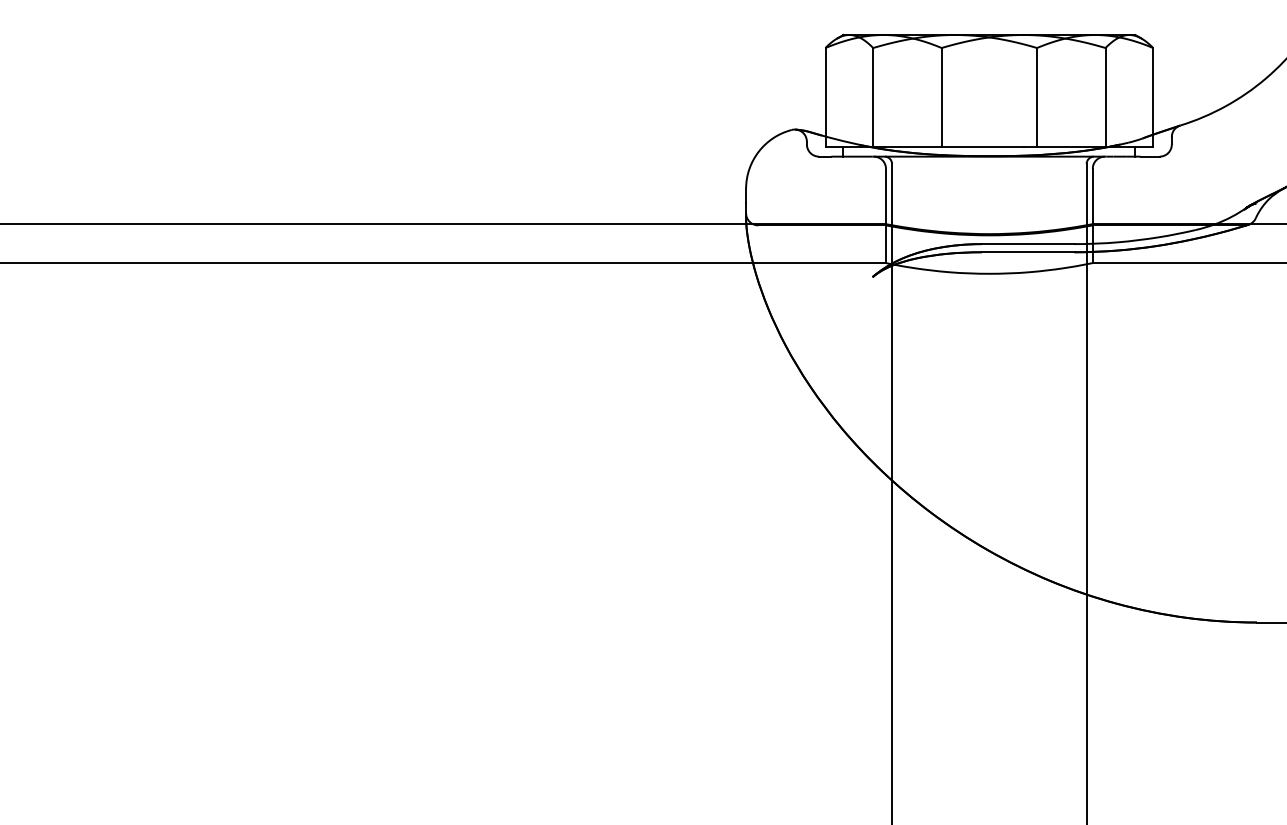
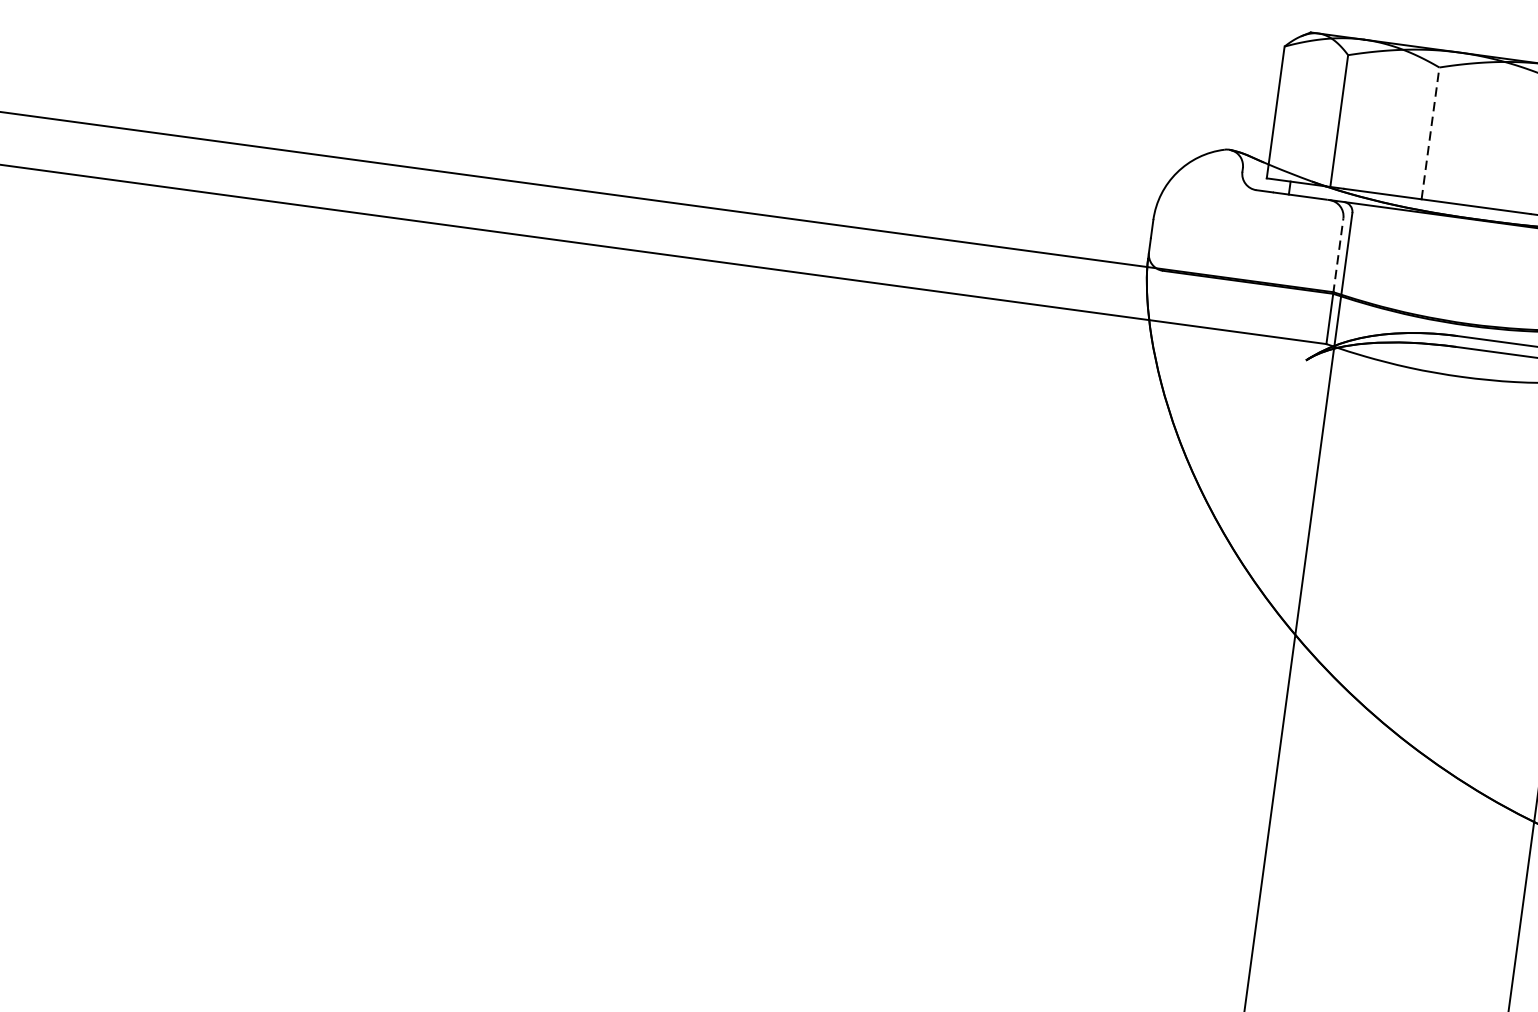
line: (941, 96) -> (1430, 132), solid -> dashed
line: (885, 196) -> (1337, 255), solid -> dashed

